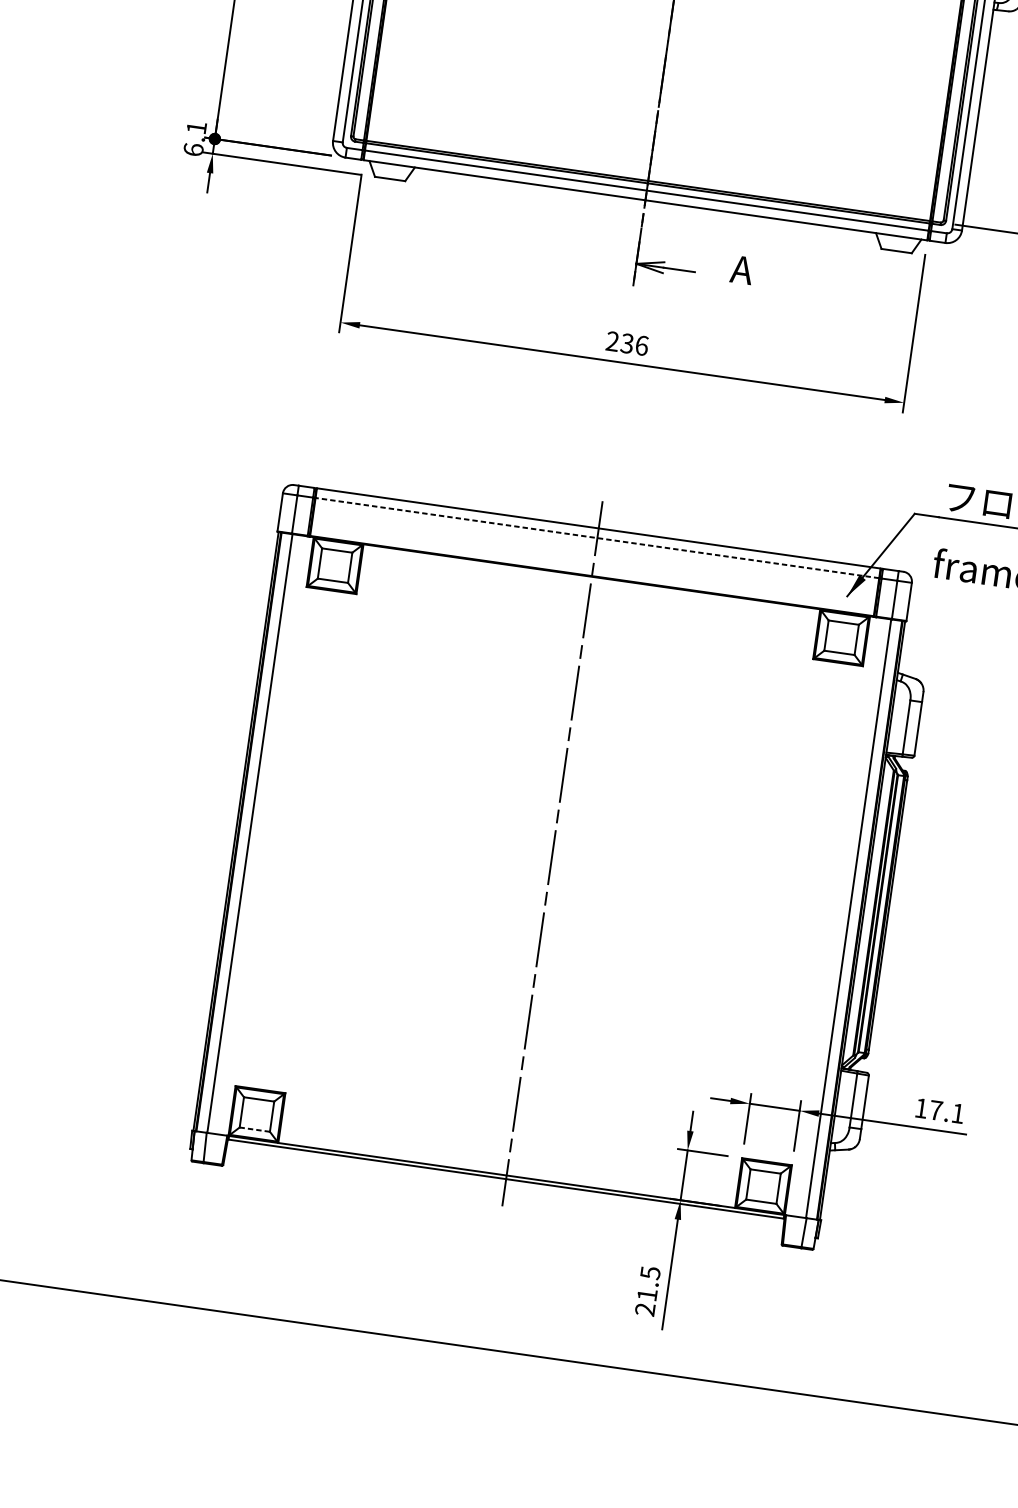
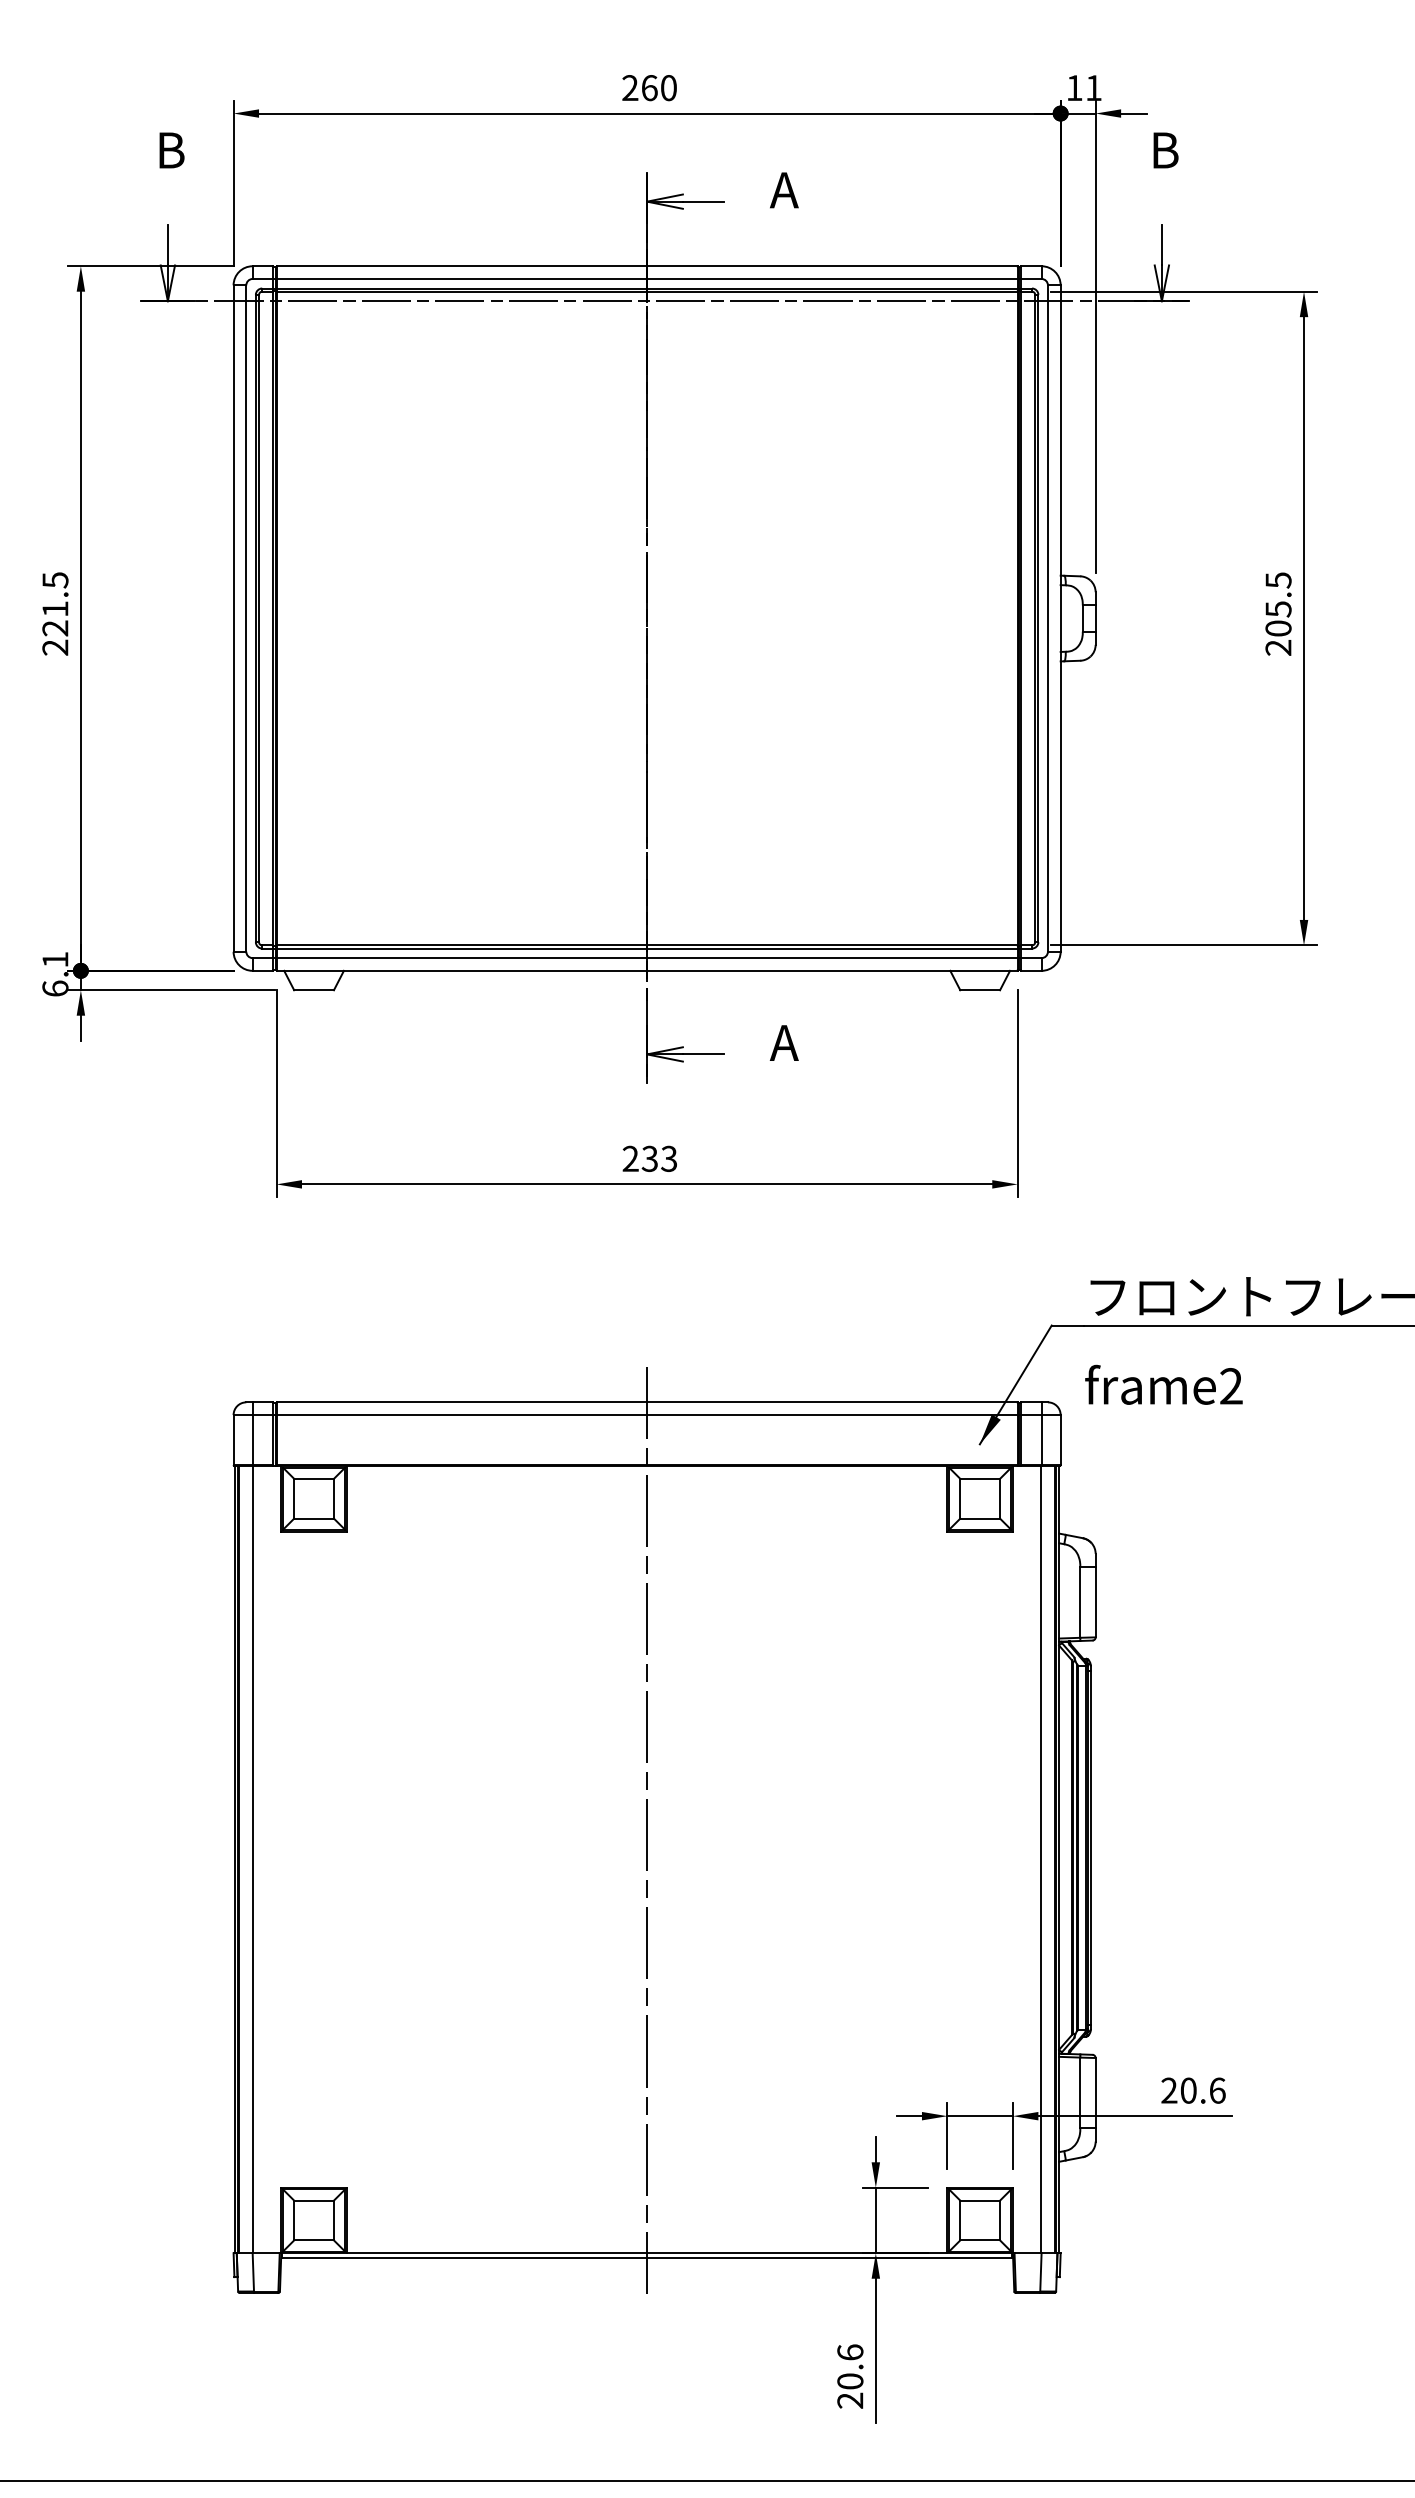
text: (642, 345) -> (669, 1158), 236 -> 233
line: (597, 538) -> (647, 1415), dashed -> solid
text: (939, 1110) -> (1193, 2090), 17.1 -> 20.6
line: (255, 1129) -> (314, 2240), dashed -> solid
text: (649, 1283) -> (850, 2366), 21.5 -> 20.6

